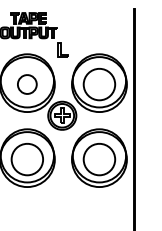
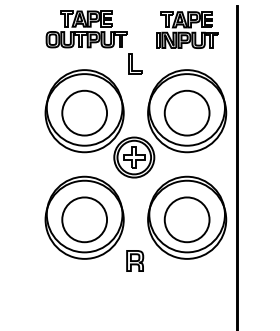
part: (99, 25) -> (187, 29), added
part: (27, 84) -> (84, 112), size x1.67
part: (63, 188) -> (135, 260), added

